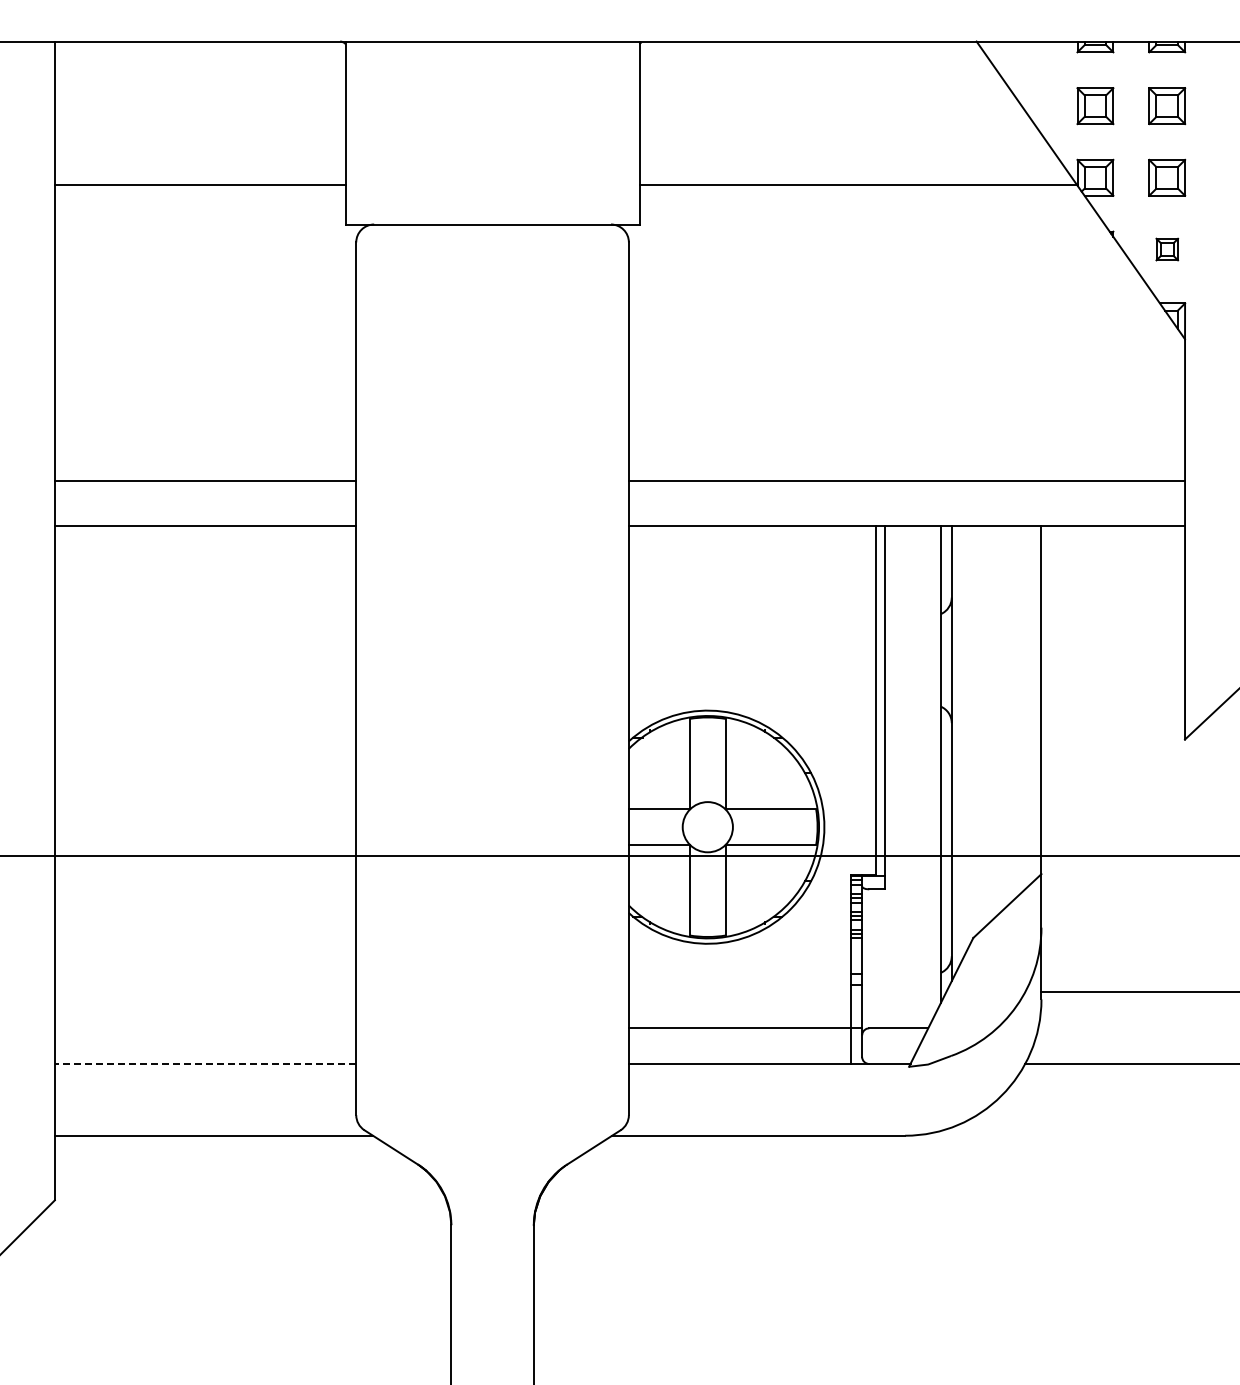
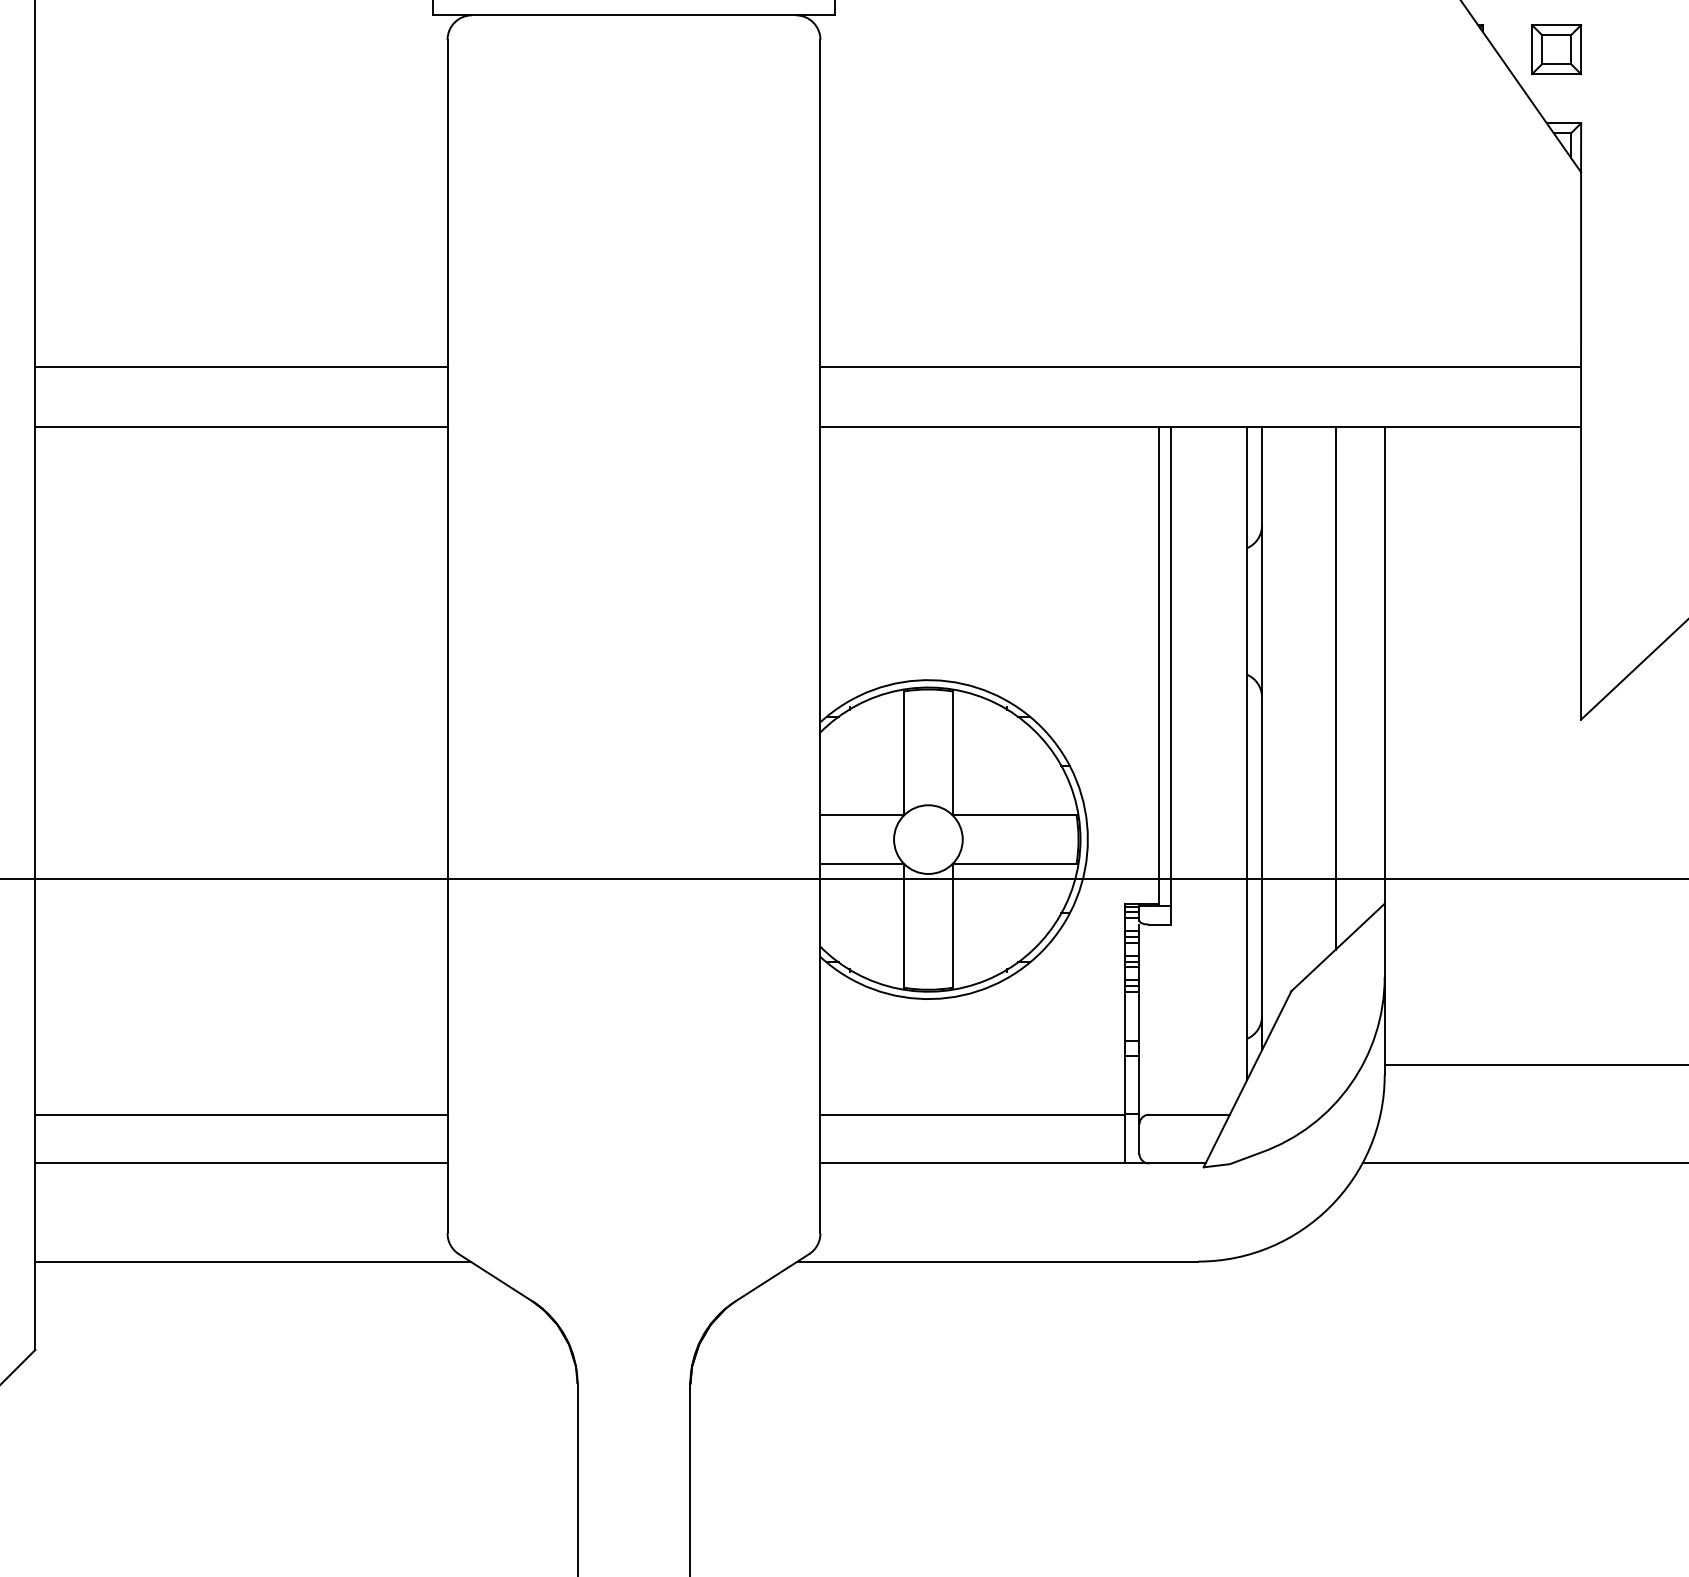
part: (1167, 249) -> (1557, 49), size x1.67
line: (1005, 716) -> (1335, 688), added
line: (205, 1028) -> (241, 1114), added
line: (205, 1063) -> (241, 1162), dashed -> solid

